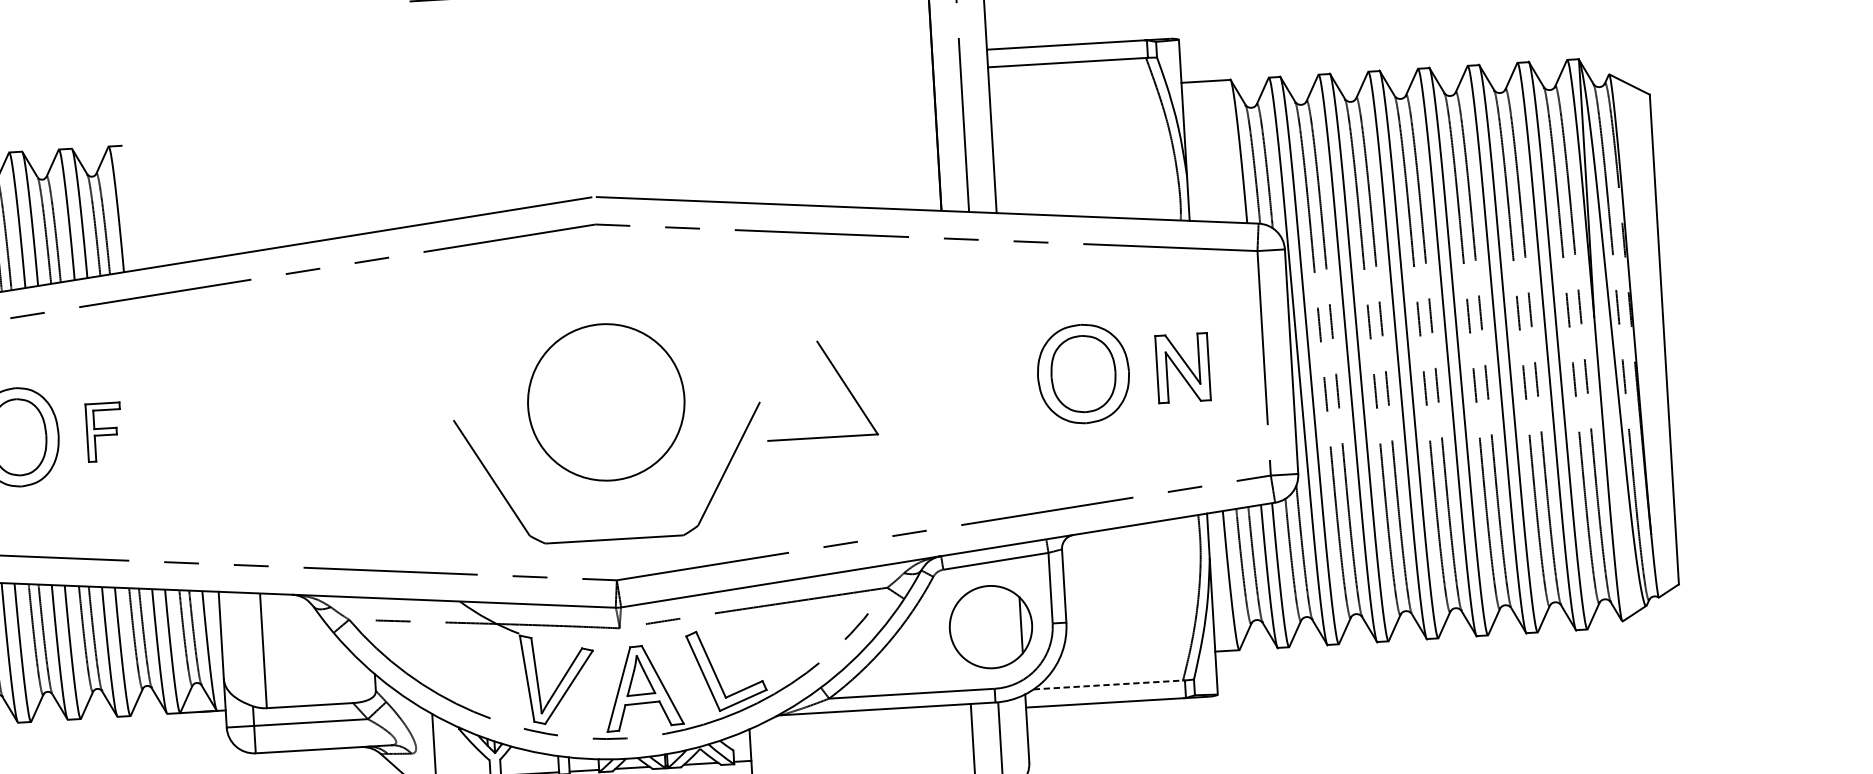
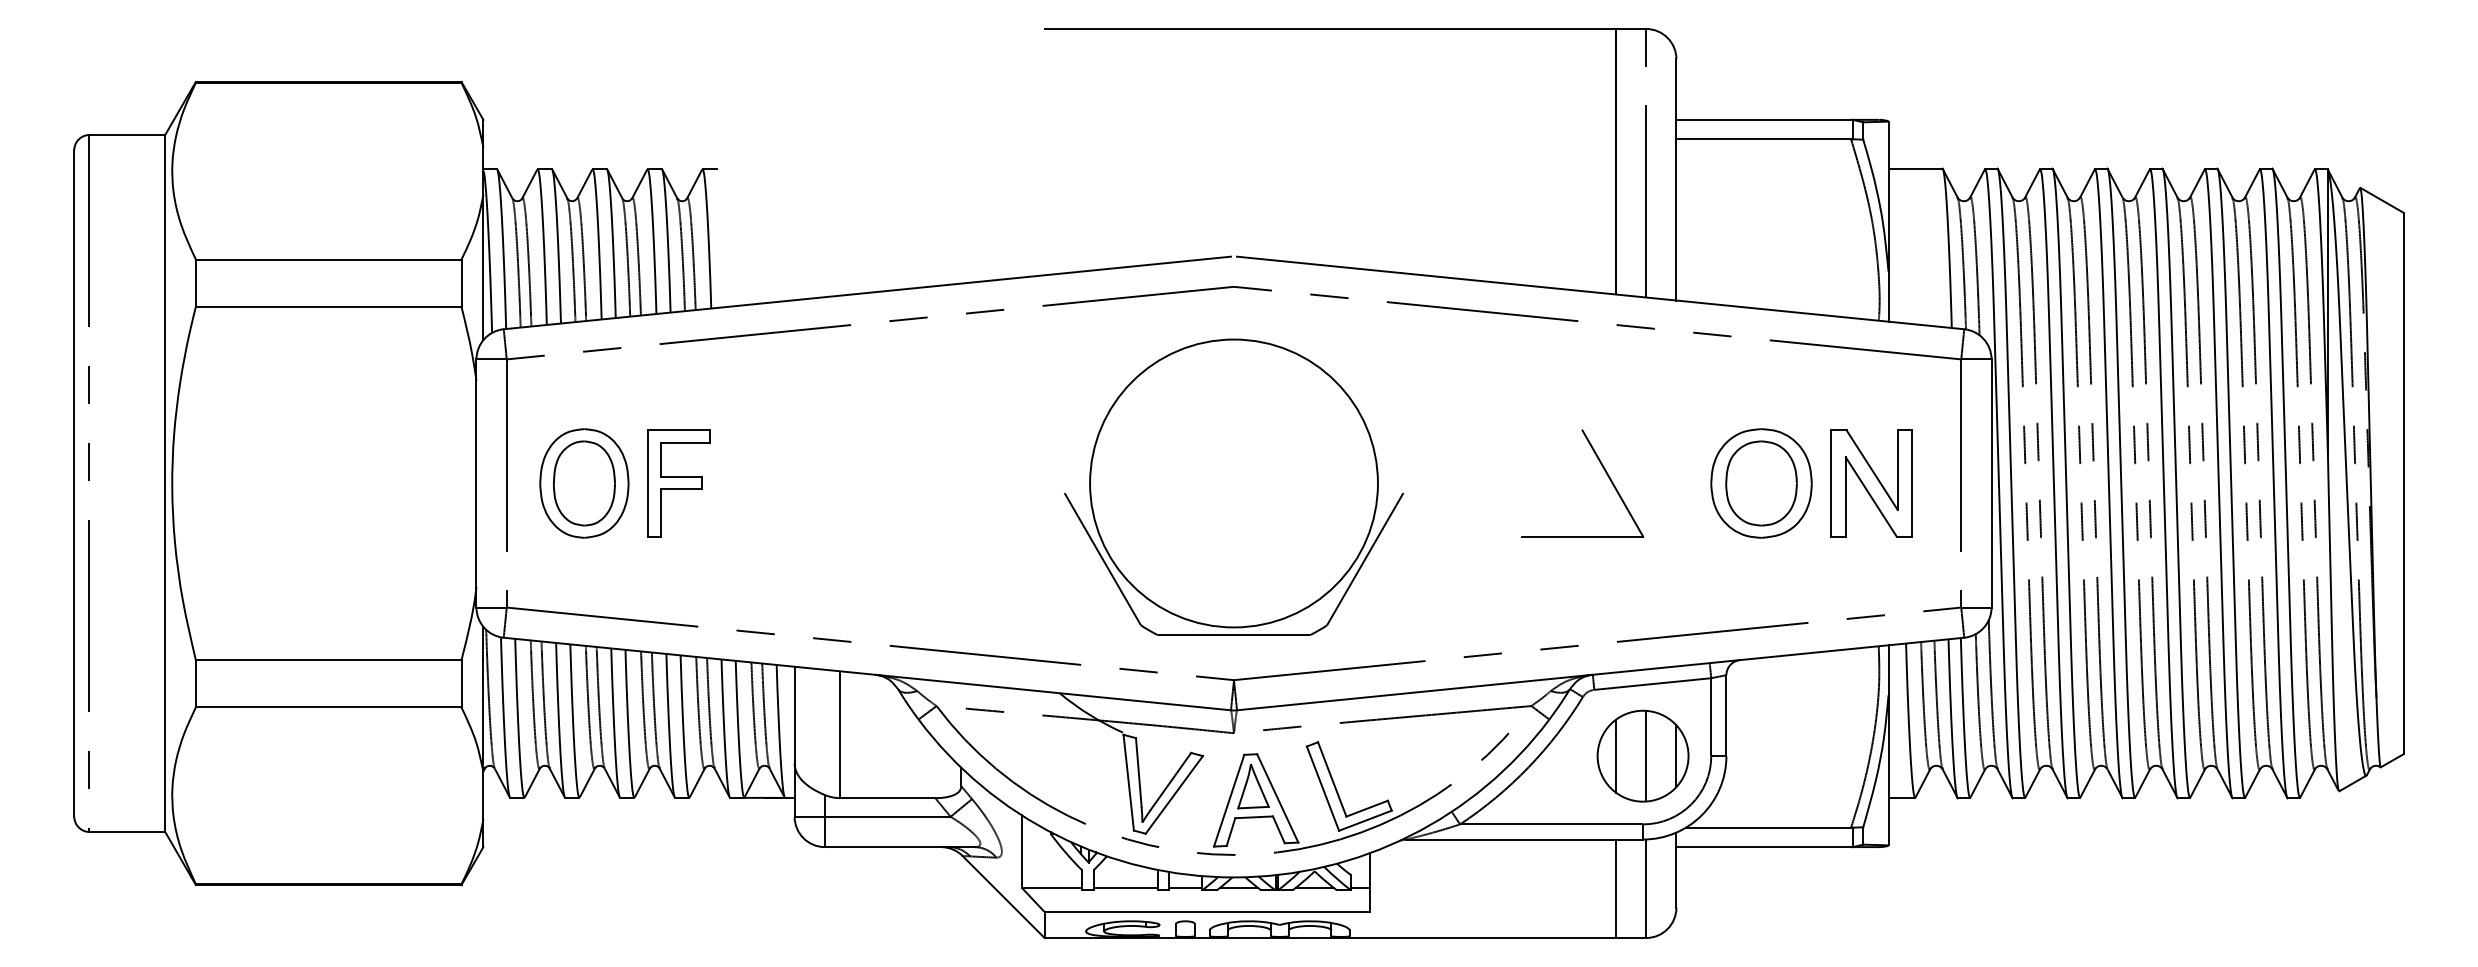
part: (1182, 368) -> (1871, 483), size x1.43
part: (839, 377) -> (1604, 471), moved
circle: (605, 402) -> (1233, 483), size x1.67
part: (103, 432) -> (678, 483), size x1.67
line: (994, 626) -> (1646, 755), added
line: (966, 627) -> (1615, 755), added
line: (1108, 684) -> (1768, 827), dashed -> solid

